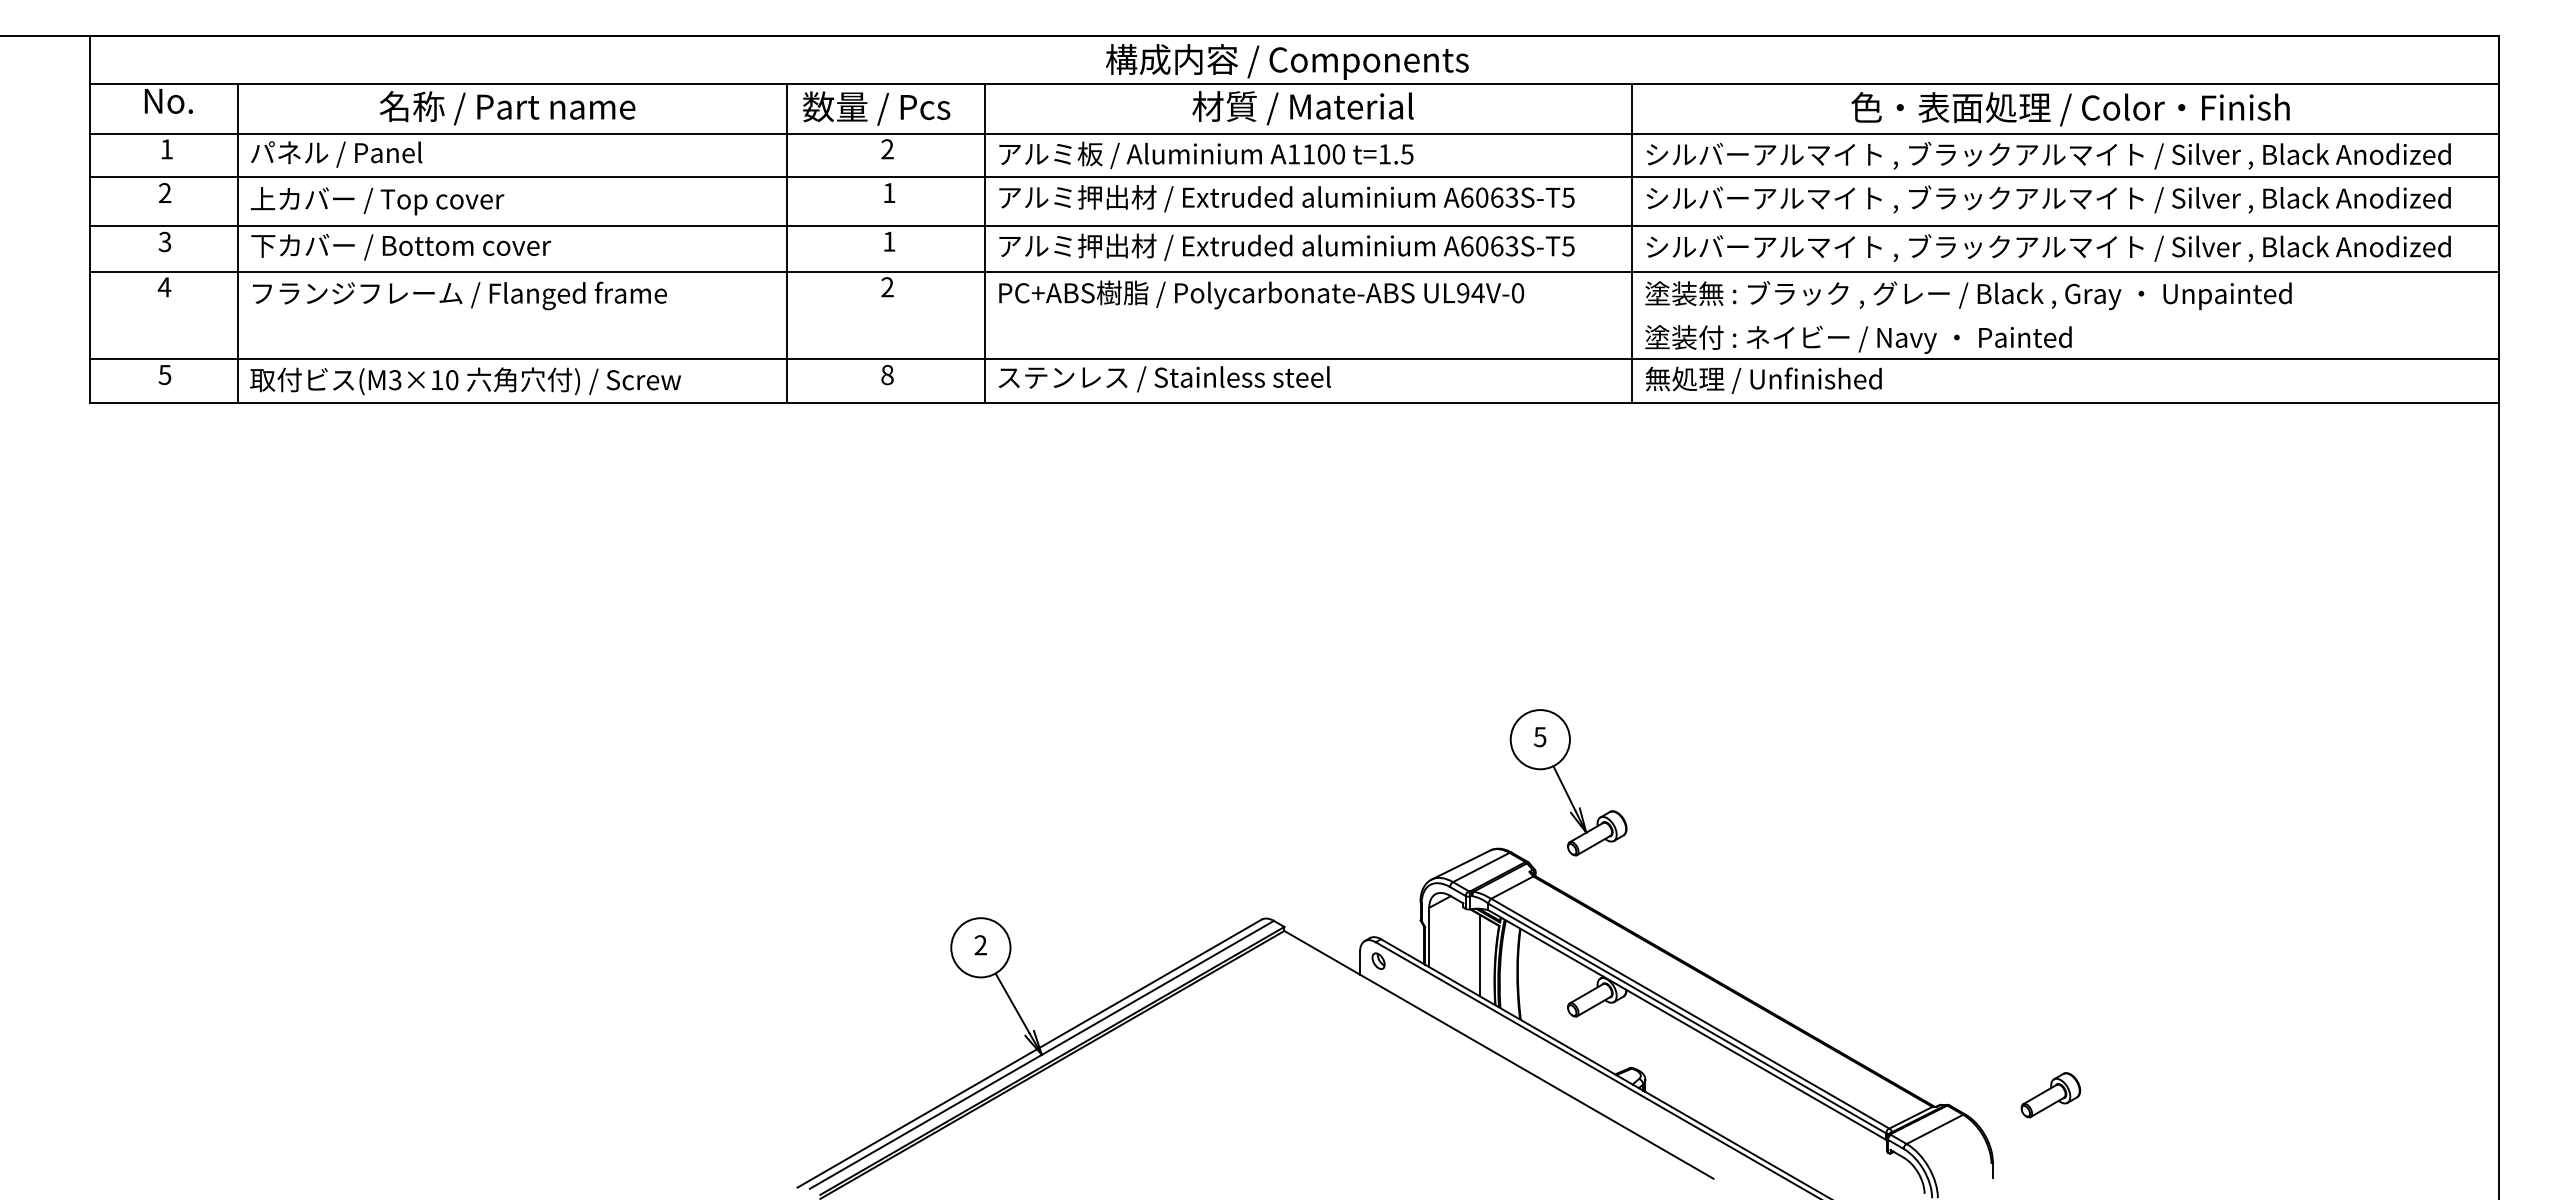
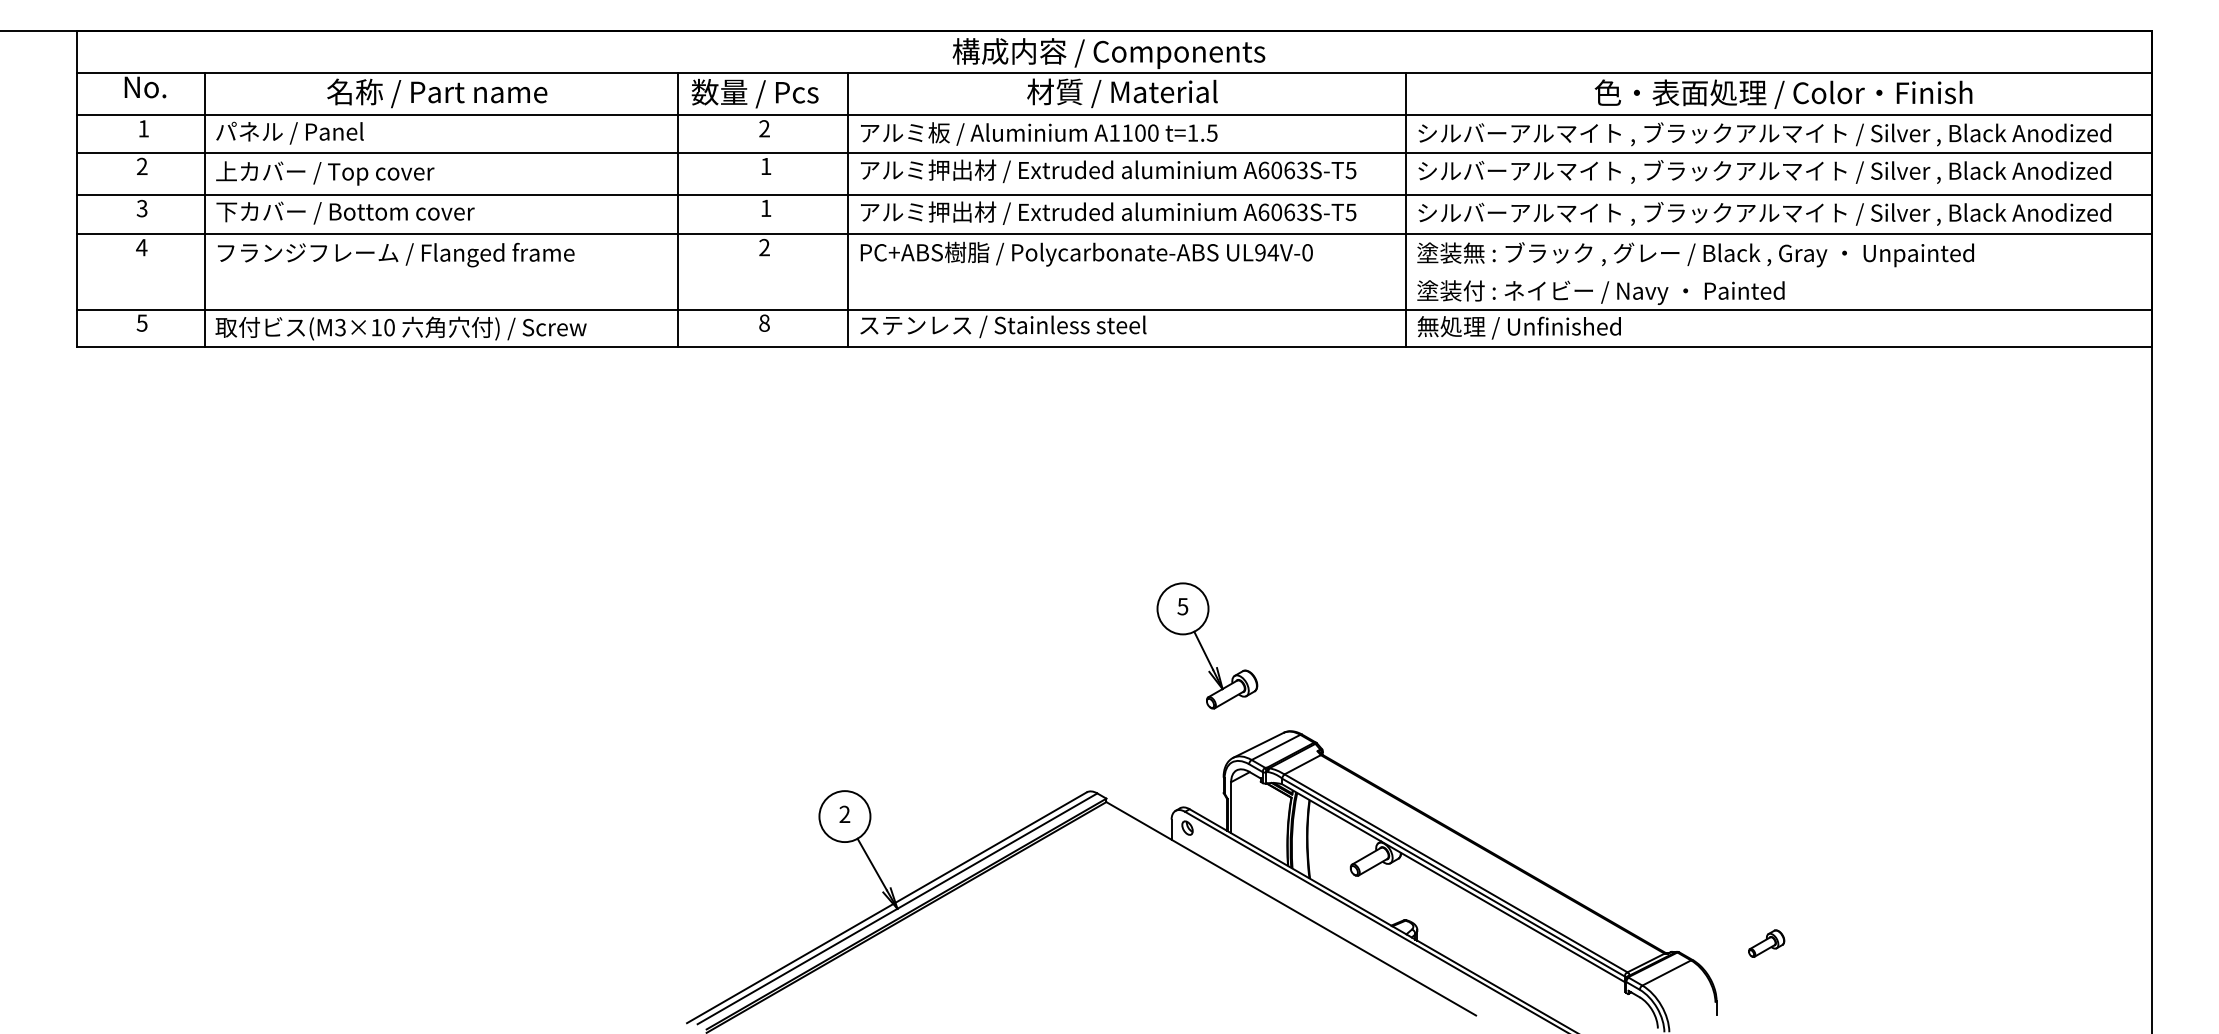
part: (1568, 782) -> (1207, 645), moved
line: (1479, 955) -> (1274, 823), removed
part: (2050, 1095) -> (1766, 943), size x0.7

